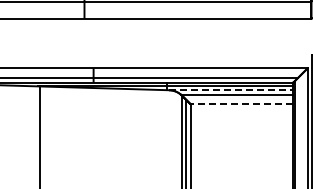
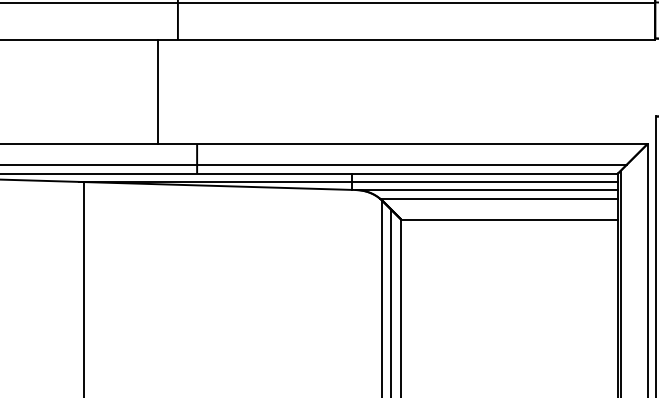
line: (74, 43) -> (156, 91), added
line: (231, 90) -> (487, 190), dashed -> solid
line: (241, 104) -> (508, 220), dashed -> solid

